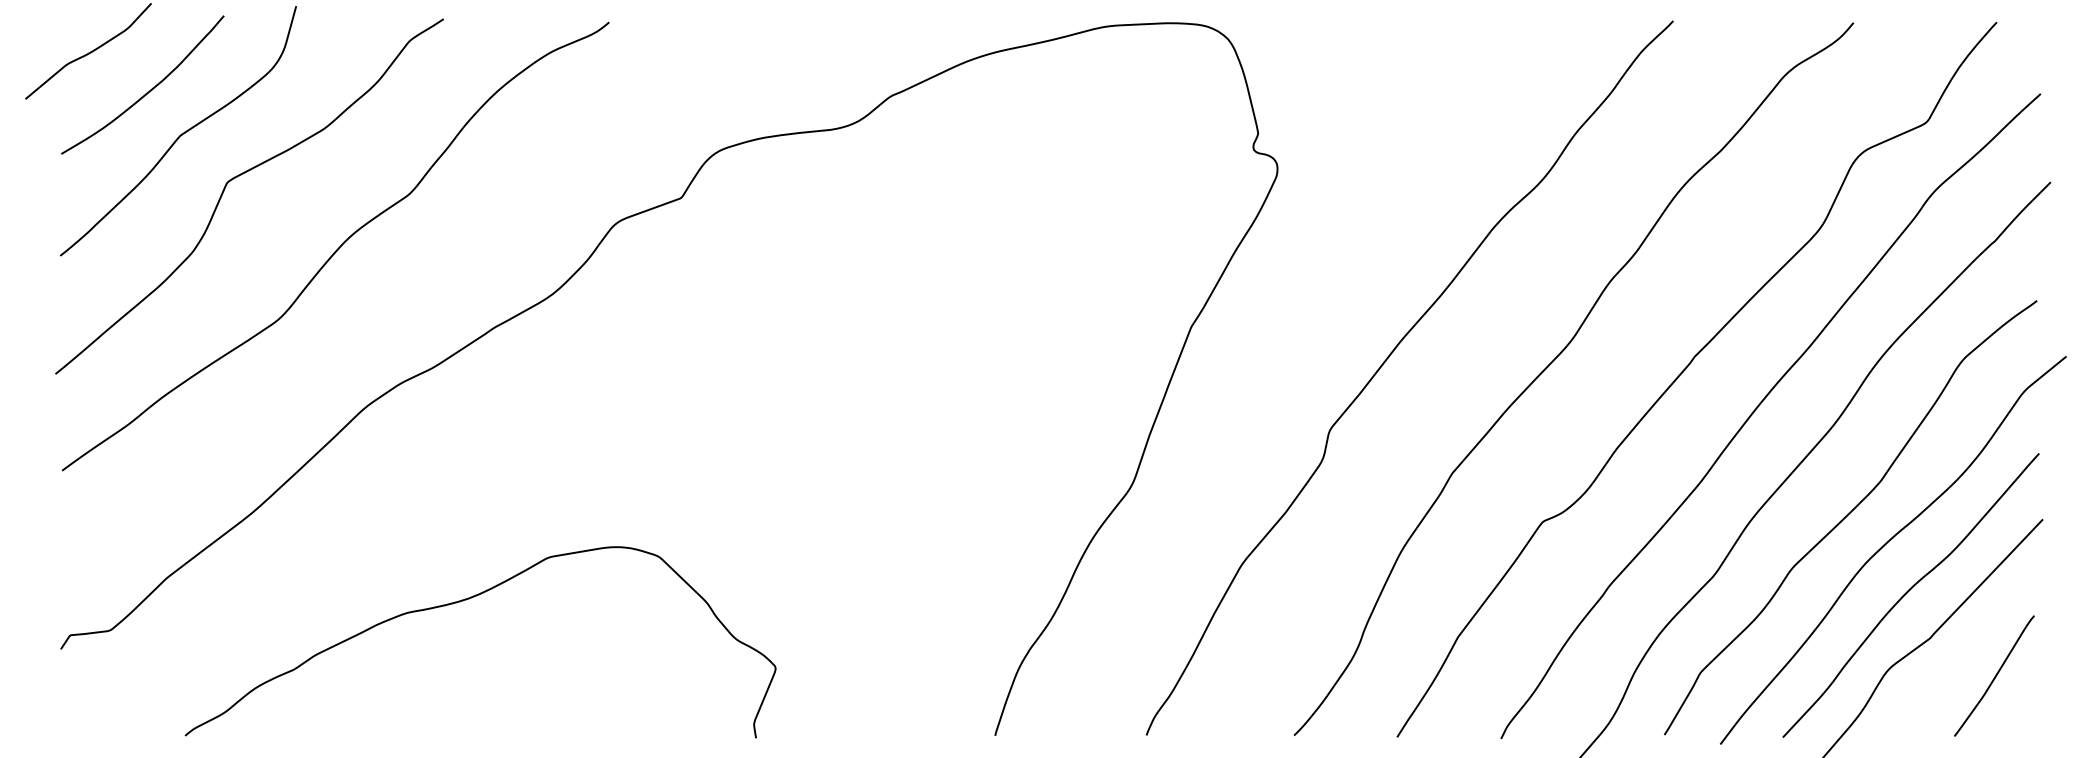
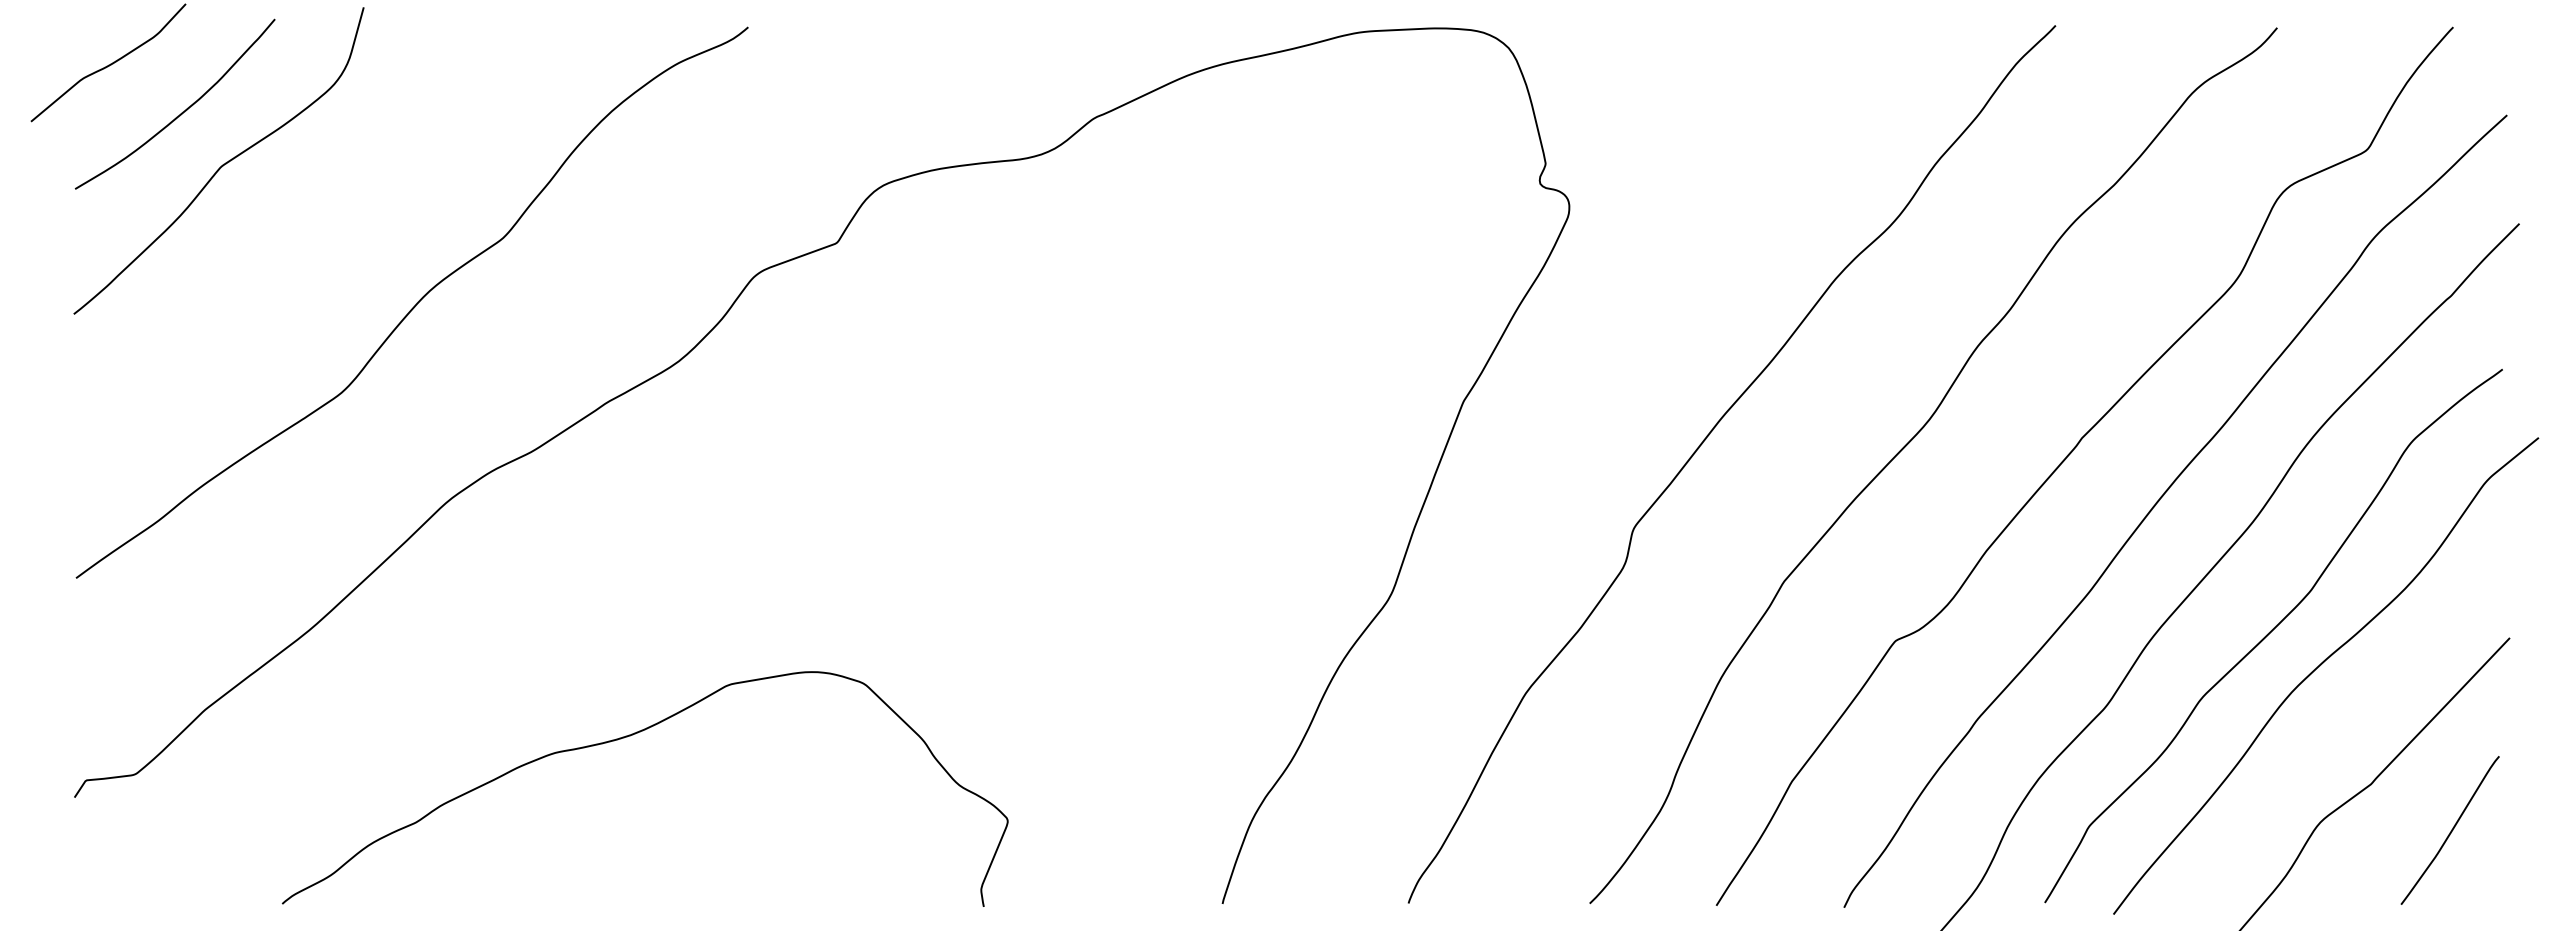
curve: (239, 176) -> (293, 216), removed
curve: (1908, 592) -> (2344, 727), removed
curve: (466, 600) -> (627, 737), moved

